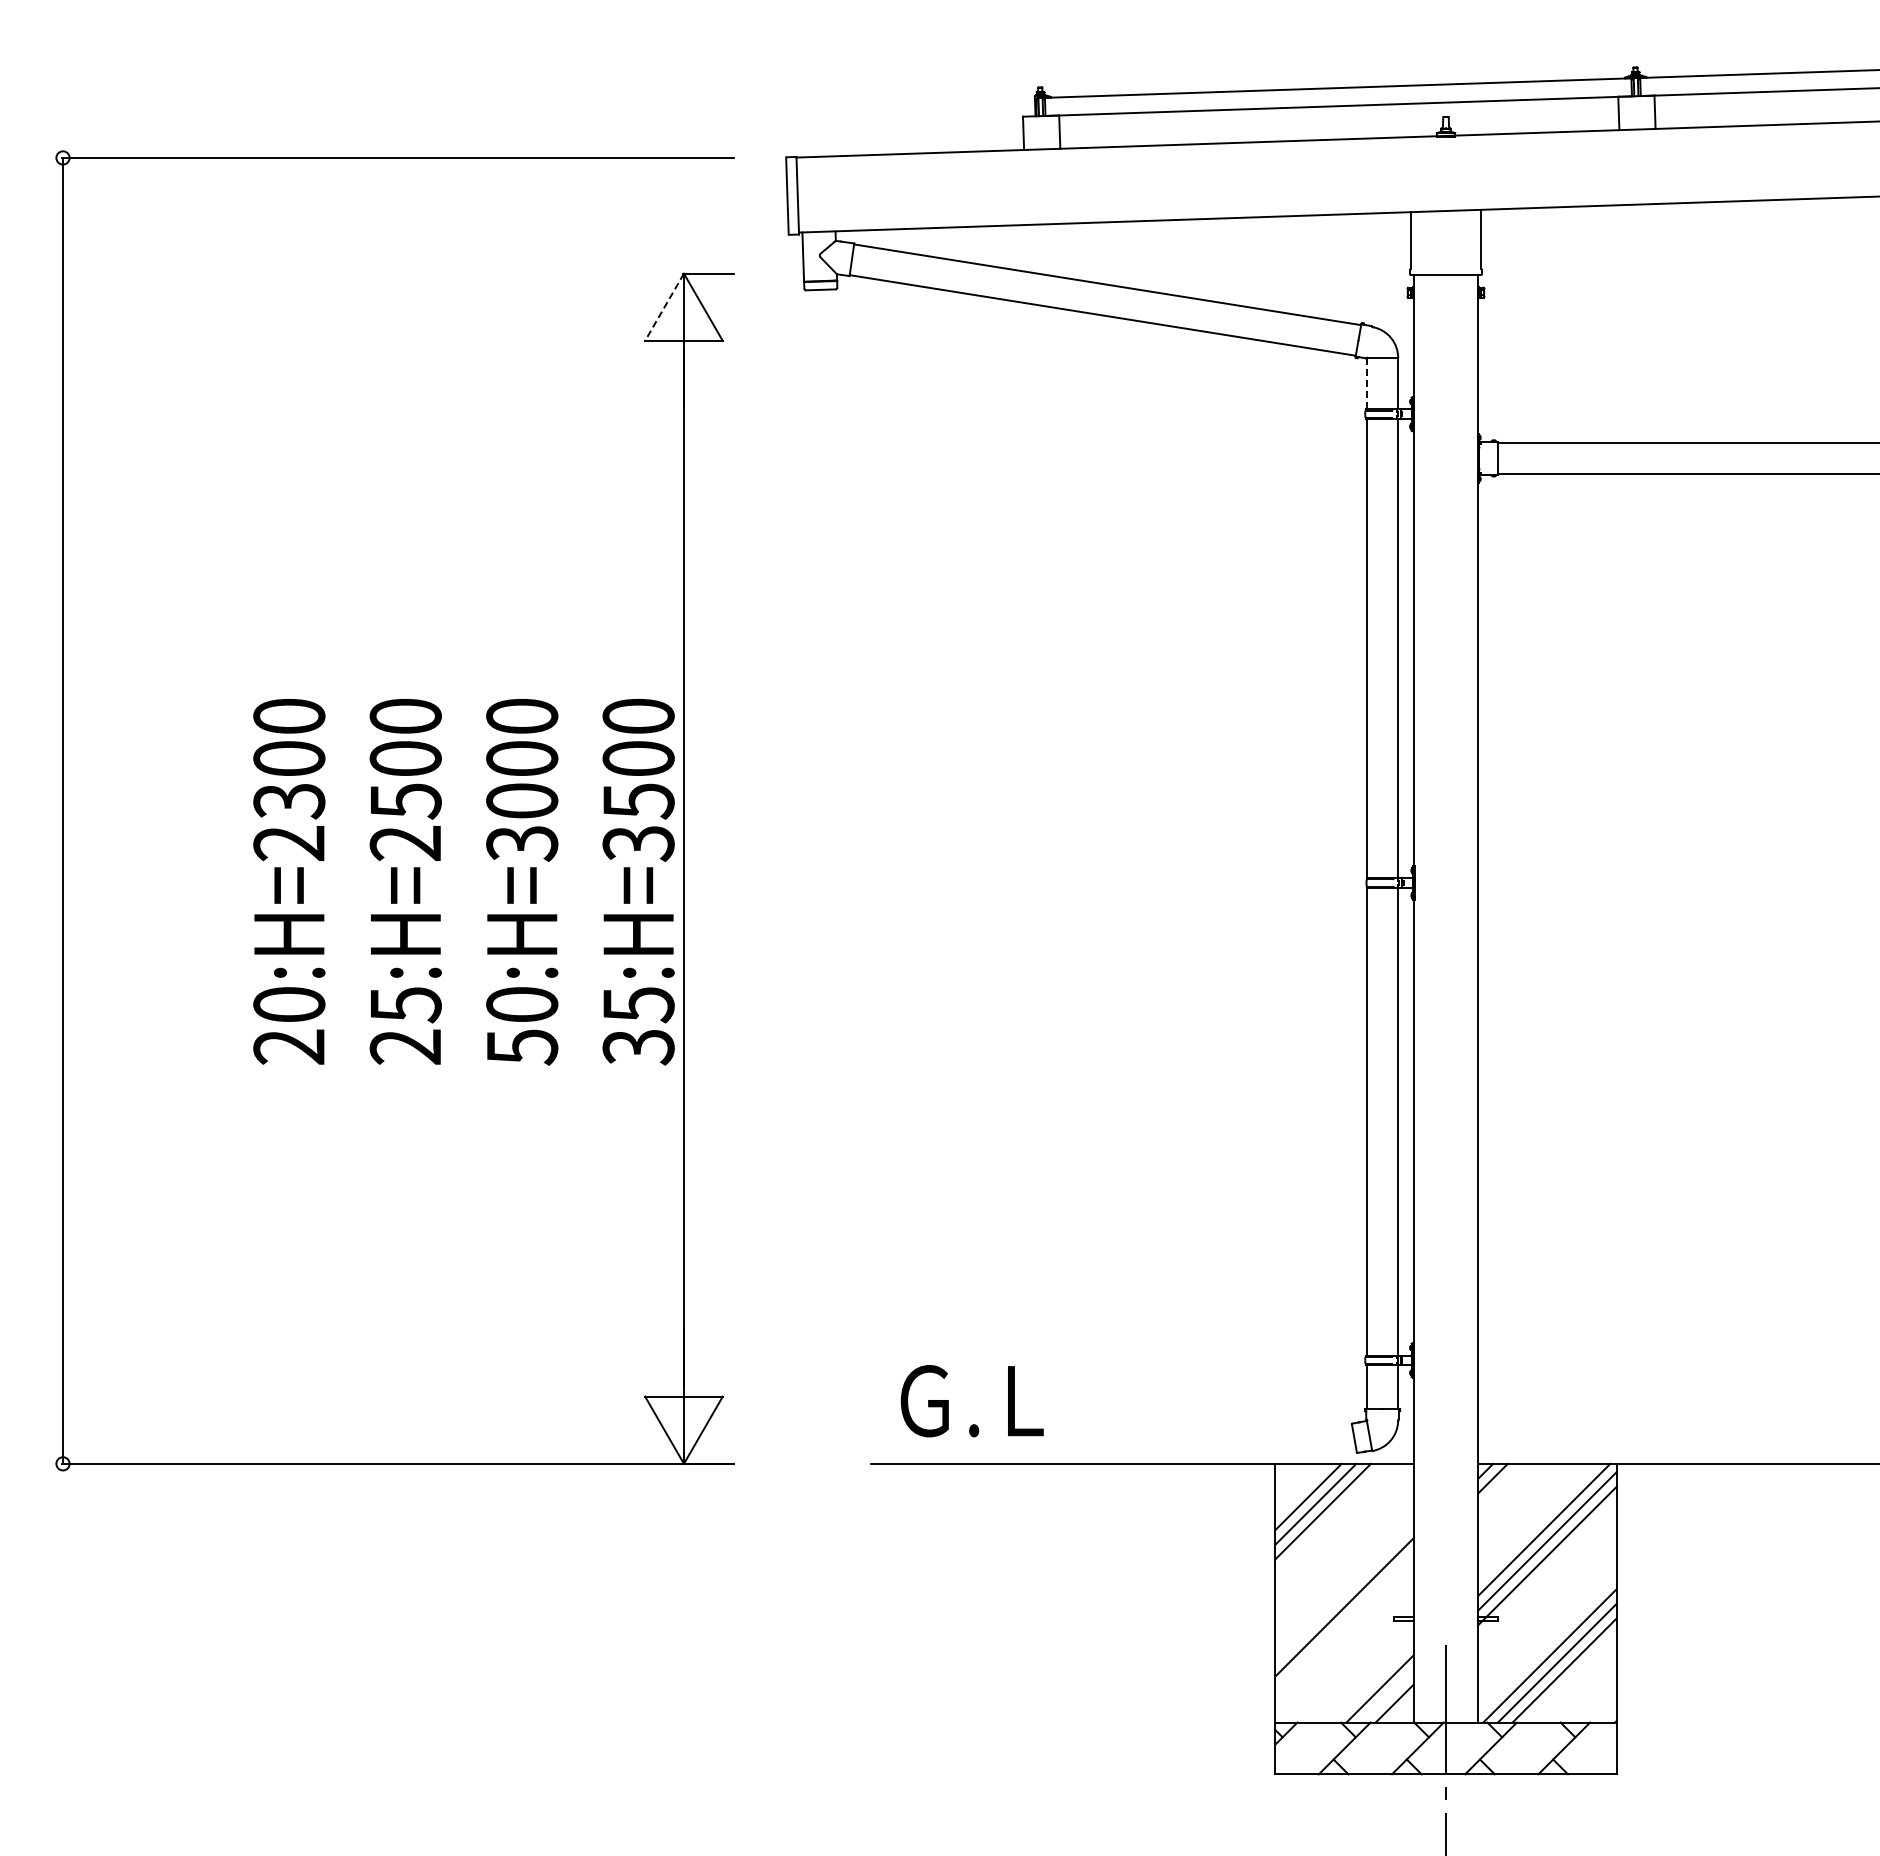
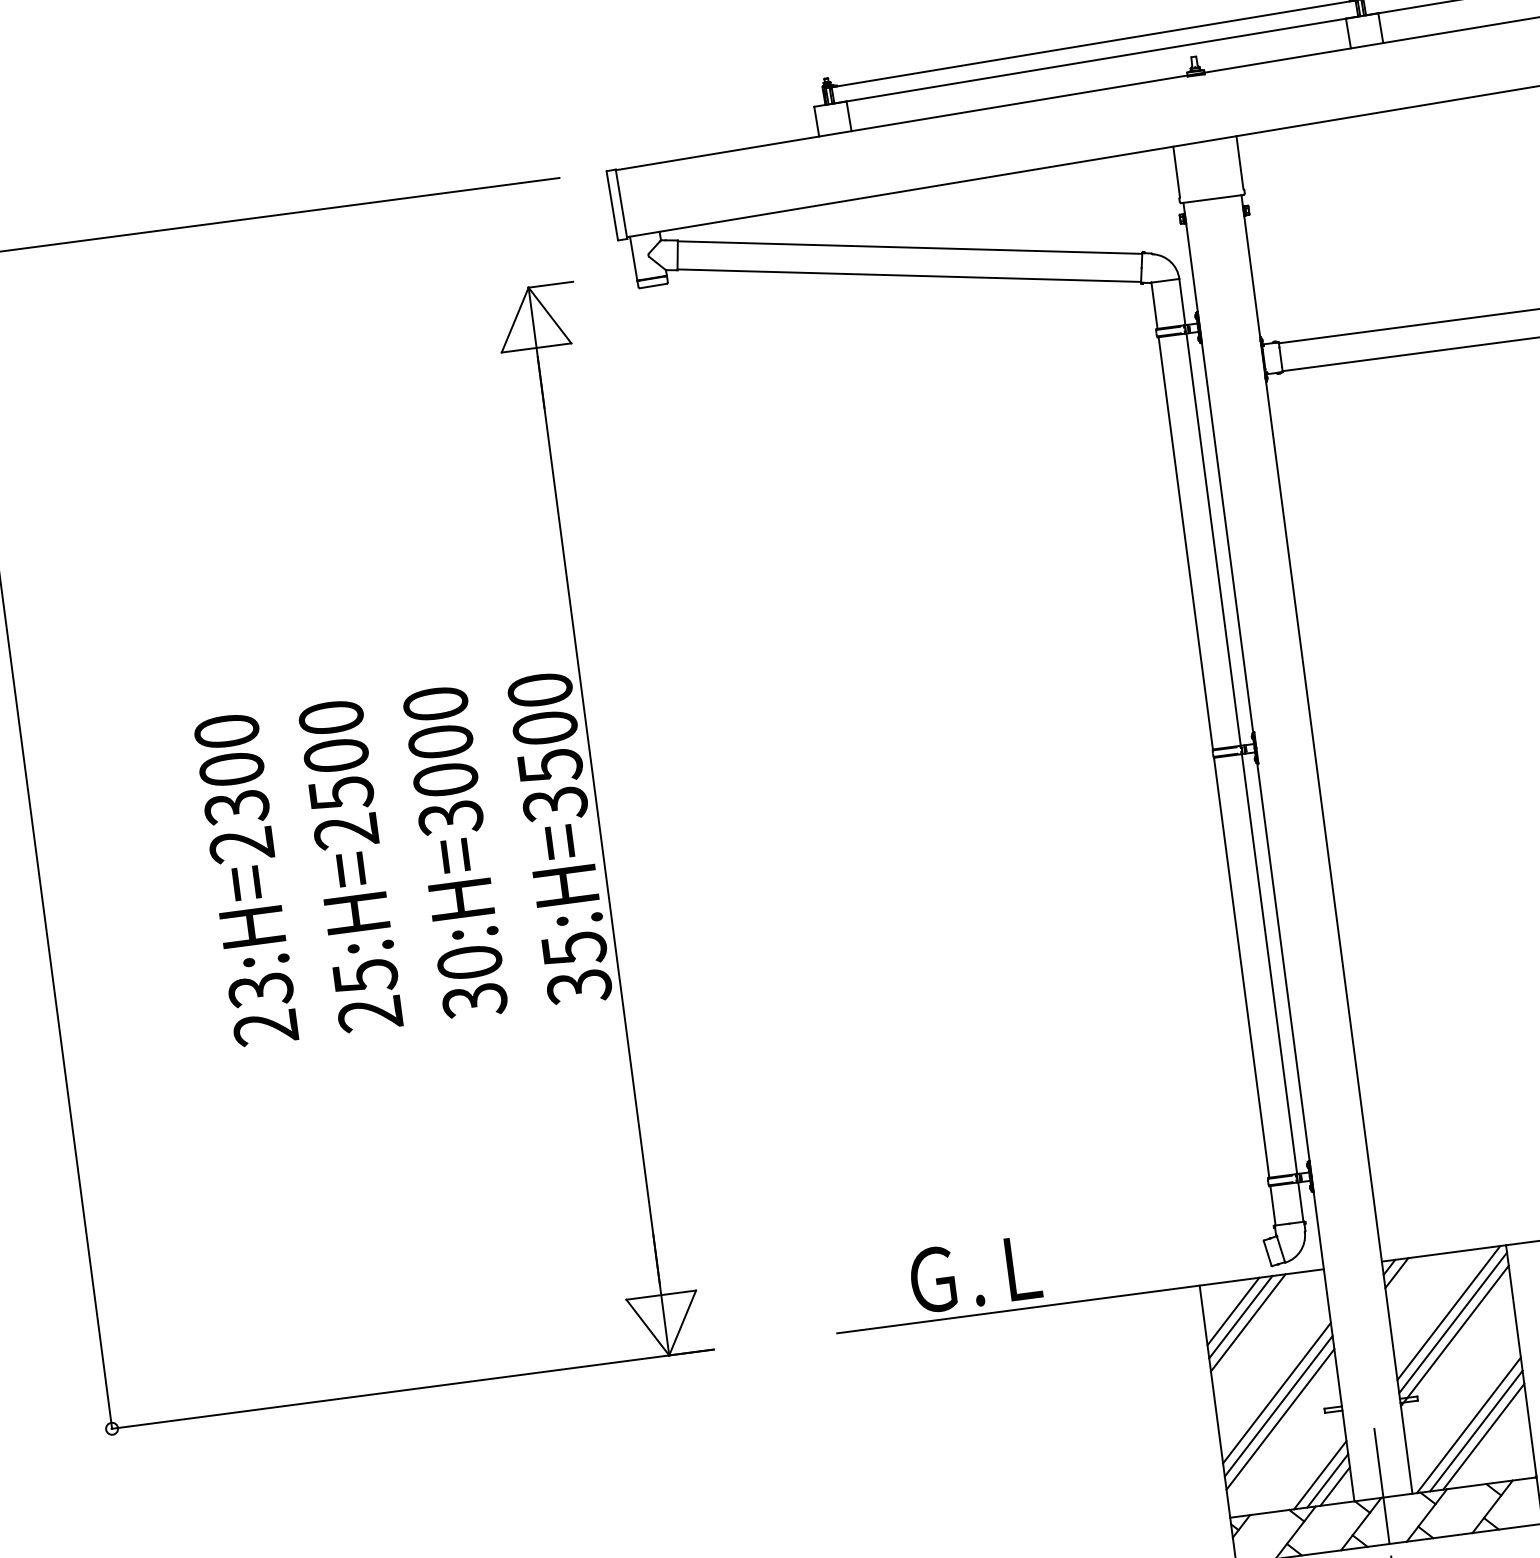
line: (664, 307) -> (515, 320), dashed -> solid
line: (1367, 383) -> (1154, 305), dashed -> solid
text: (289, 1005) -> (261, 990), 20:H=2300 -> 23:H=2300
text: (521, 1047) -> (474, 1001), 50:H=3000 -> 30:H=3000
text: (971, 1401) -> (974, 1274), moved
line: (1344, 1592) -> (1277, 1392), added
line: (1344, 1621) -> (1280, 1418), added
line: (1387, 1696) -> (1327, 1481), added

